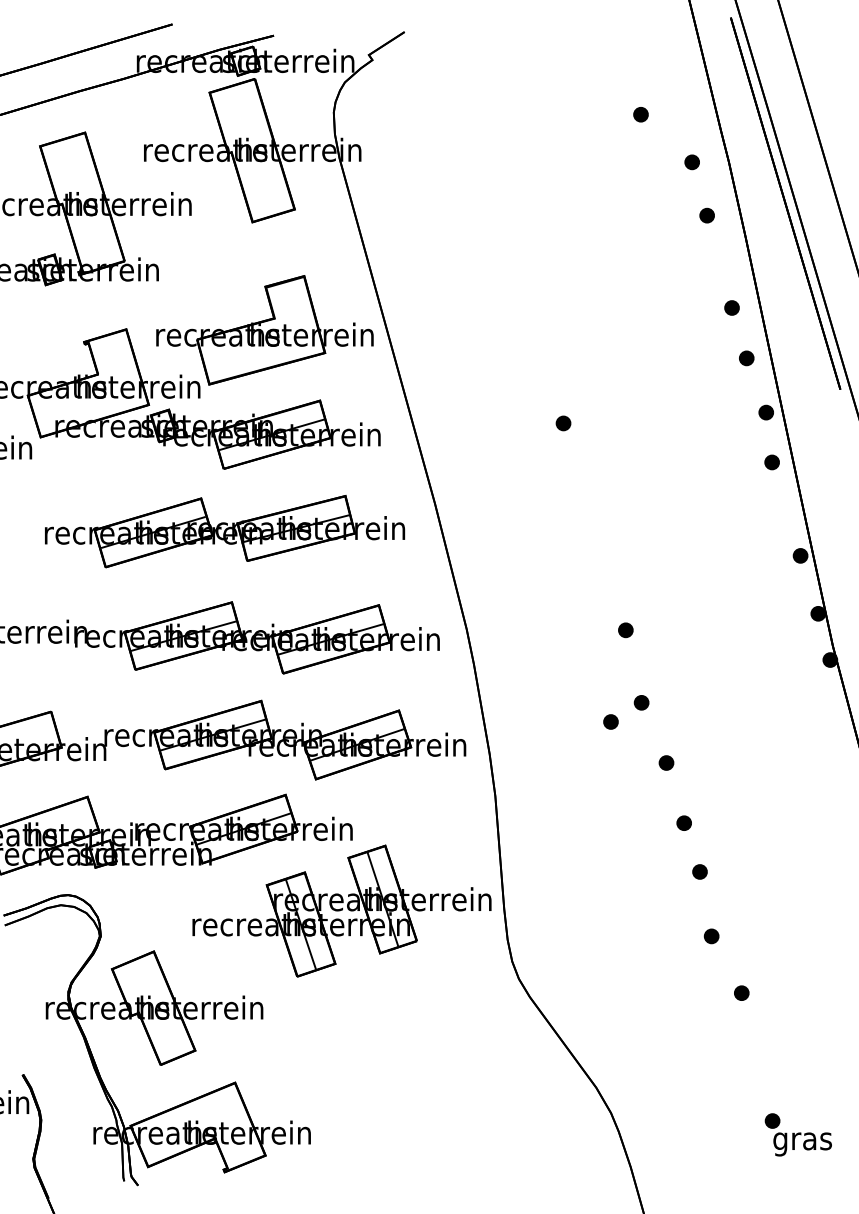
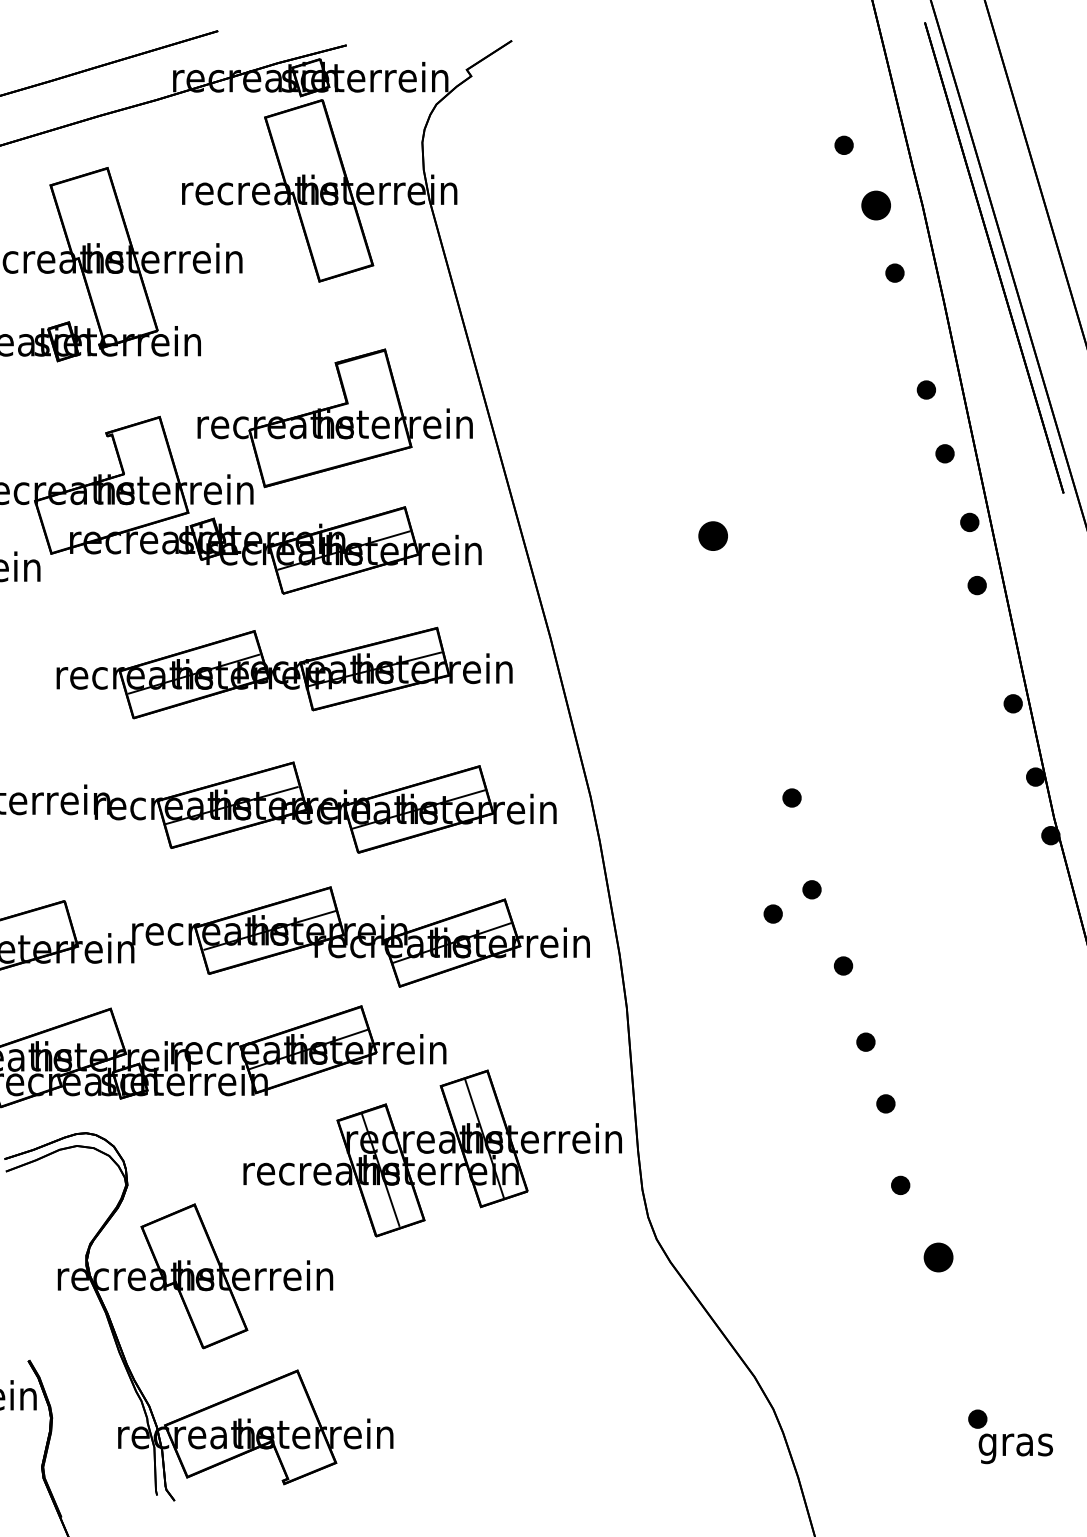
part: (640, 114) -> (843, 145), moved
part: (691, 162) -> (875, 205), size x1.6
part: (563, 423) -> (713, 536), size x1.6
part: (741, 992) -> (938, 1256), size x1.6

